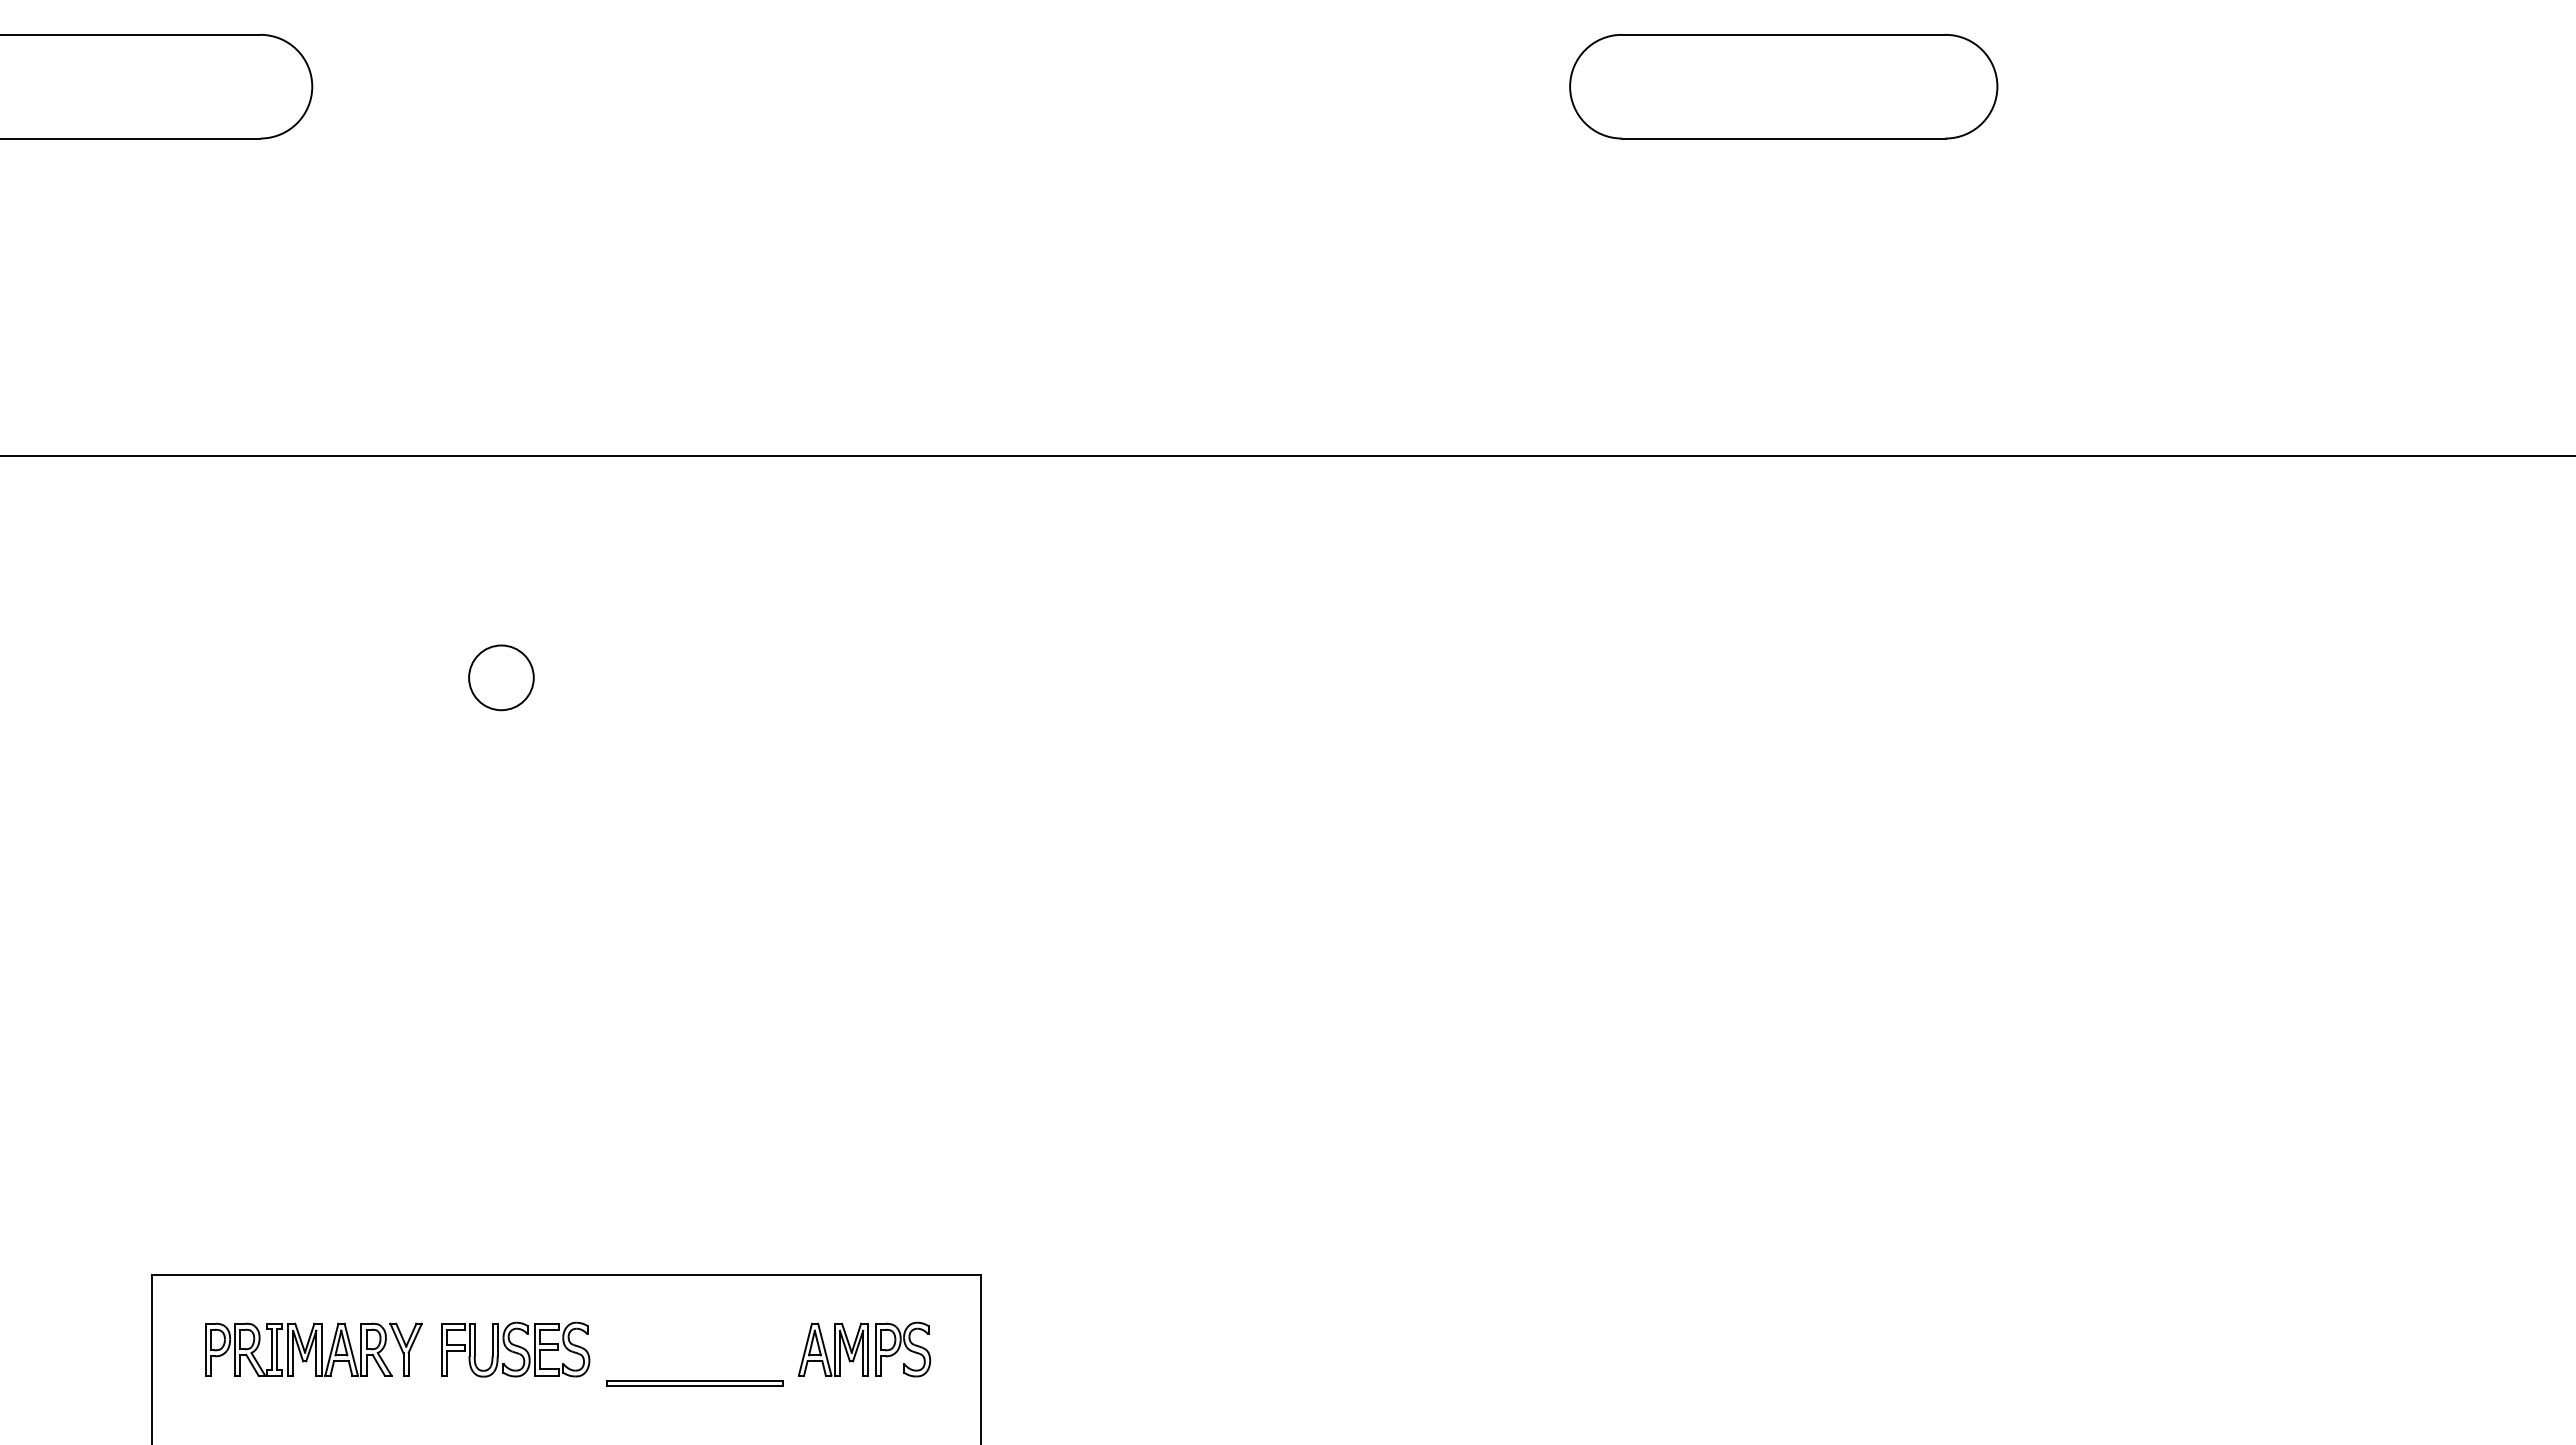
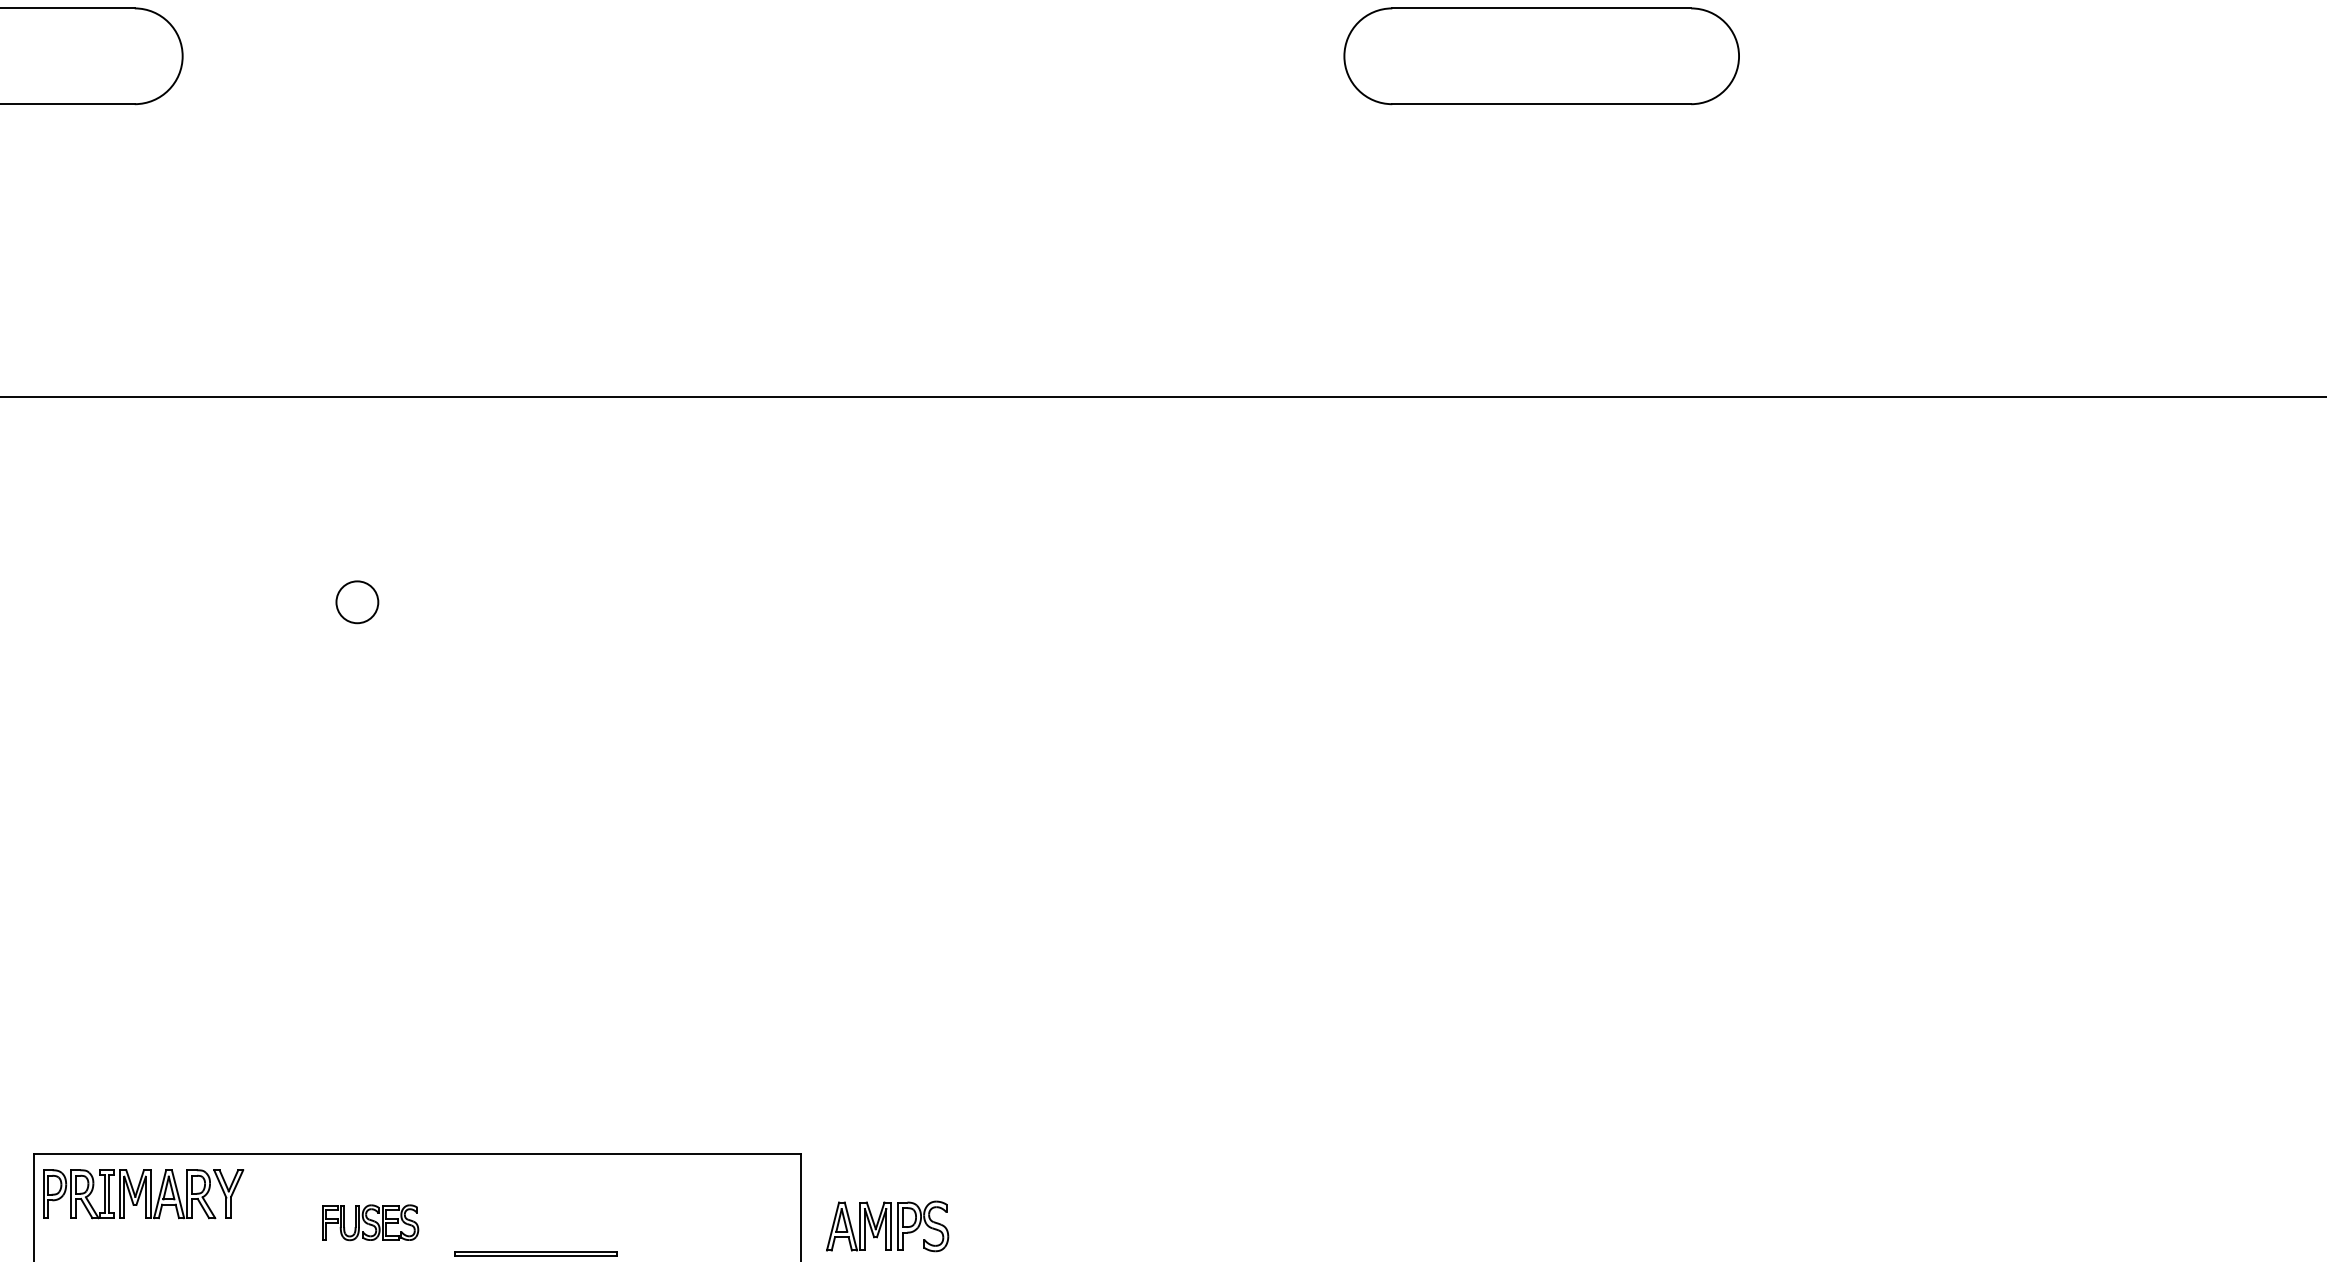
circle: (501, 677) -> (357, 601), size x0.7
part: (313, 1349) -> (143, 1193), moved
part: (515, 1349) -> (370, 1222), size x0.7
part: (864, 1349) -> (887, 1226), moved

